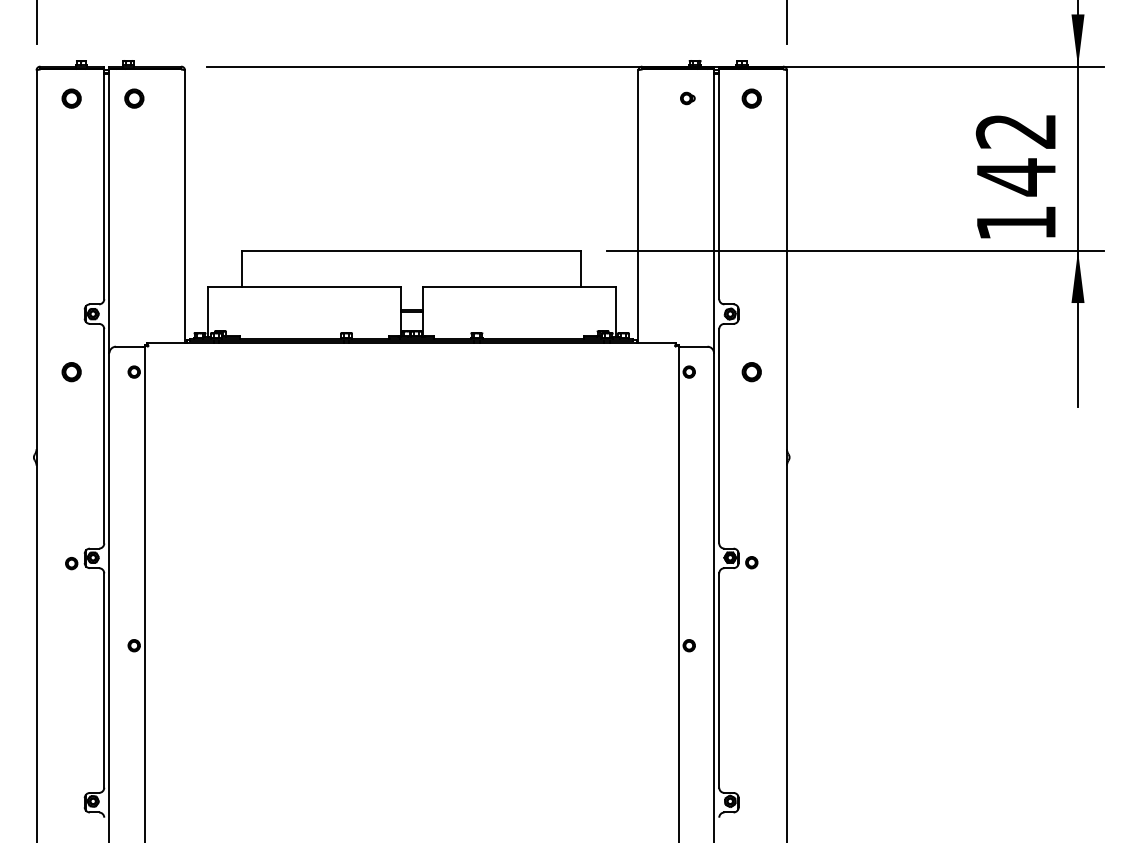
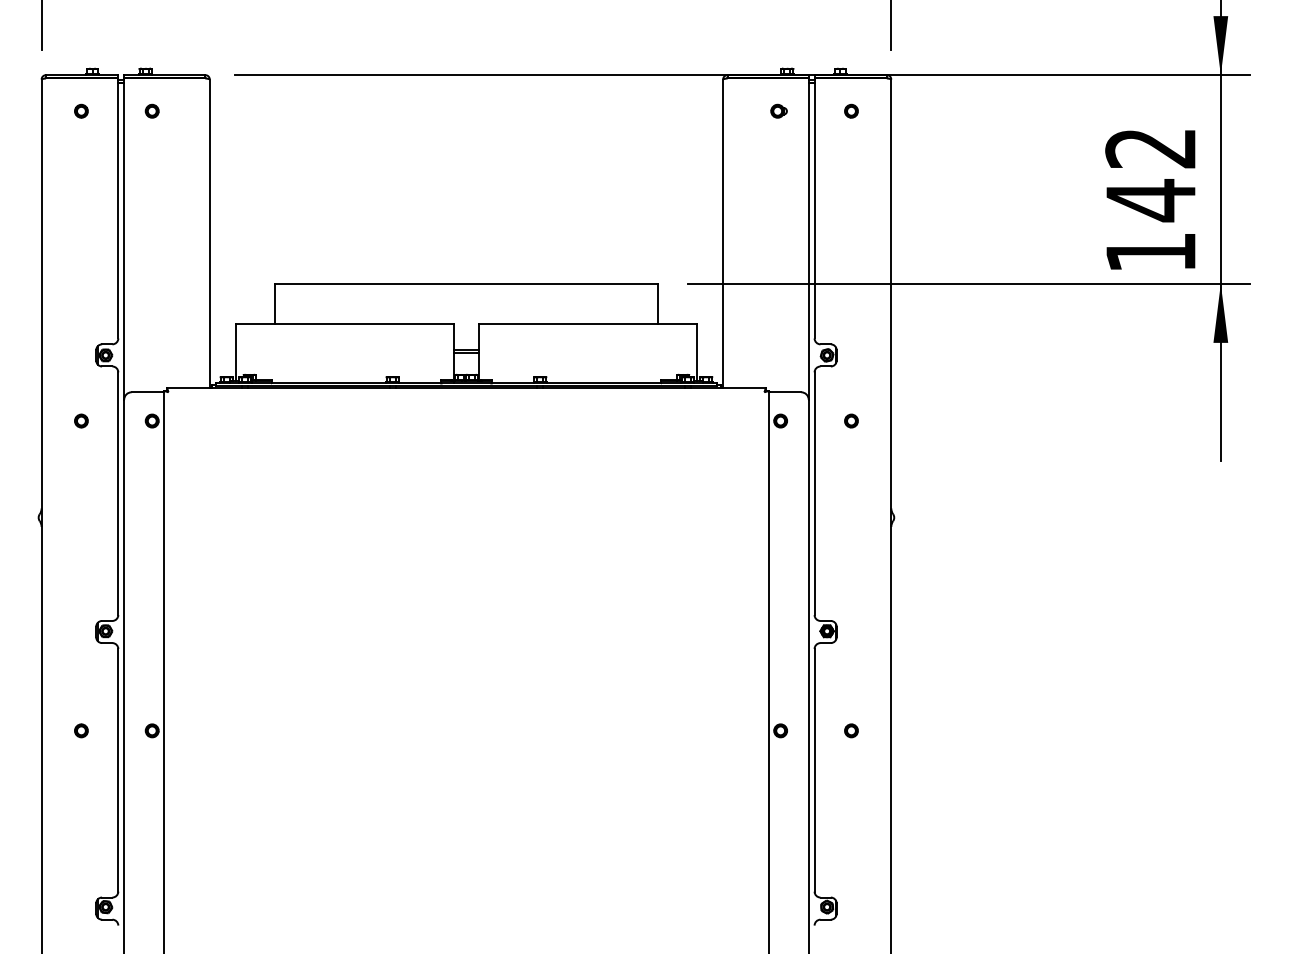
part: (71, 97) -> (81, 110), size x0.62
part: (133, 97) -> (151, 110), size x0.62
part: (751, 97) -> (851, 110), size x0.62
part: (71, 371) -> (81, 420), size x0.62
part: (751, 371) -> (851, 420), size x0.62
part: (751, 562) -> (851, 730), moved
part: (71, 563) -> (81, 730), moved

